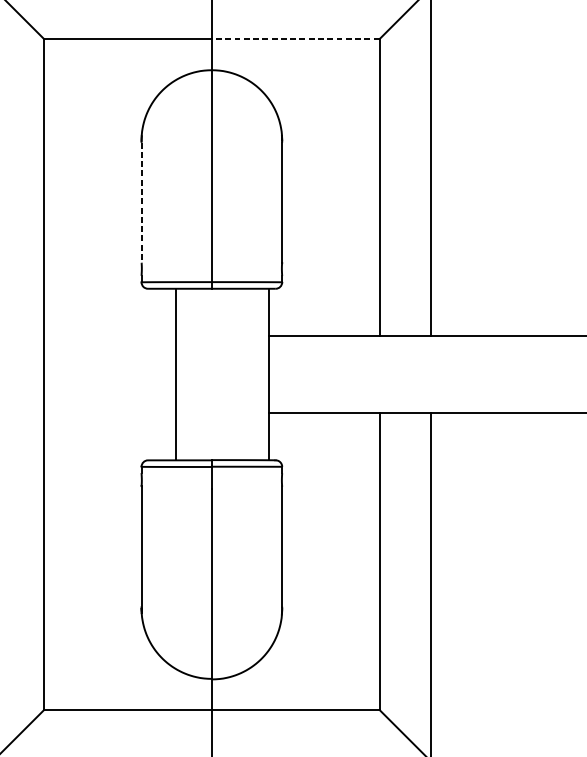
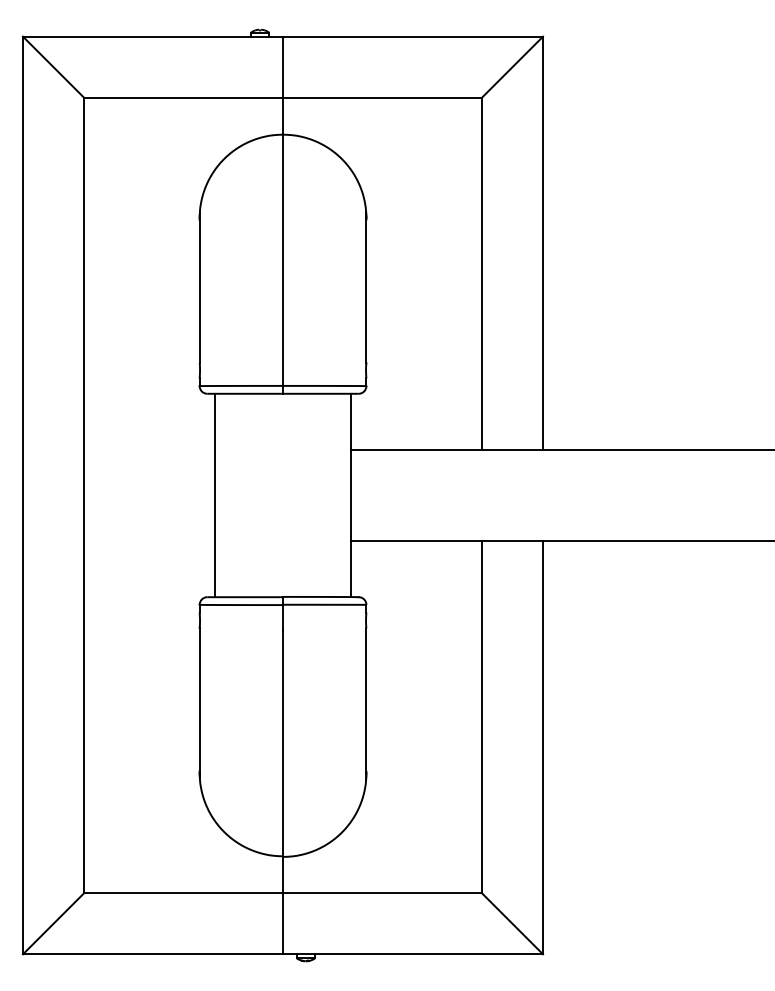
line: (294, 38) -> (381, 97), dashed -> solid
line: (141, 203) -> (199, 292), dashed -> solid
line: (176, 374) -> (214, 495), moved

